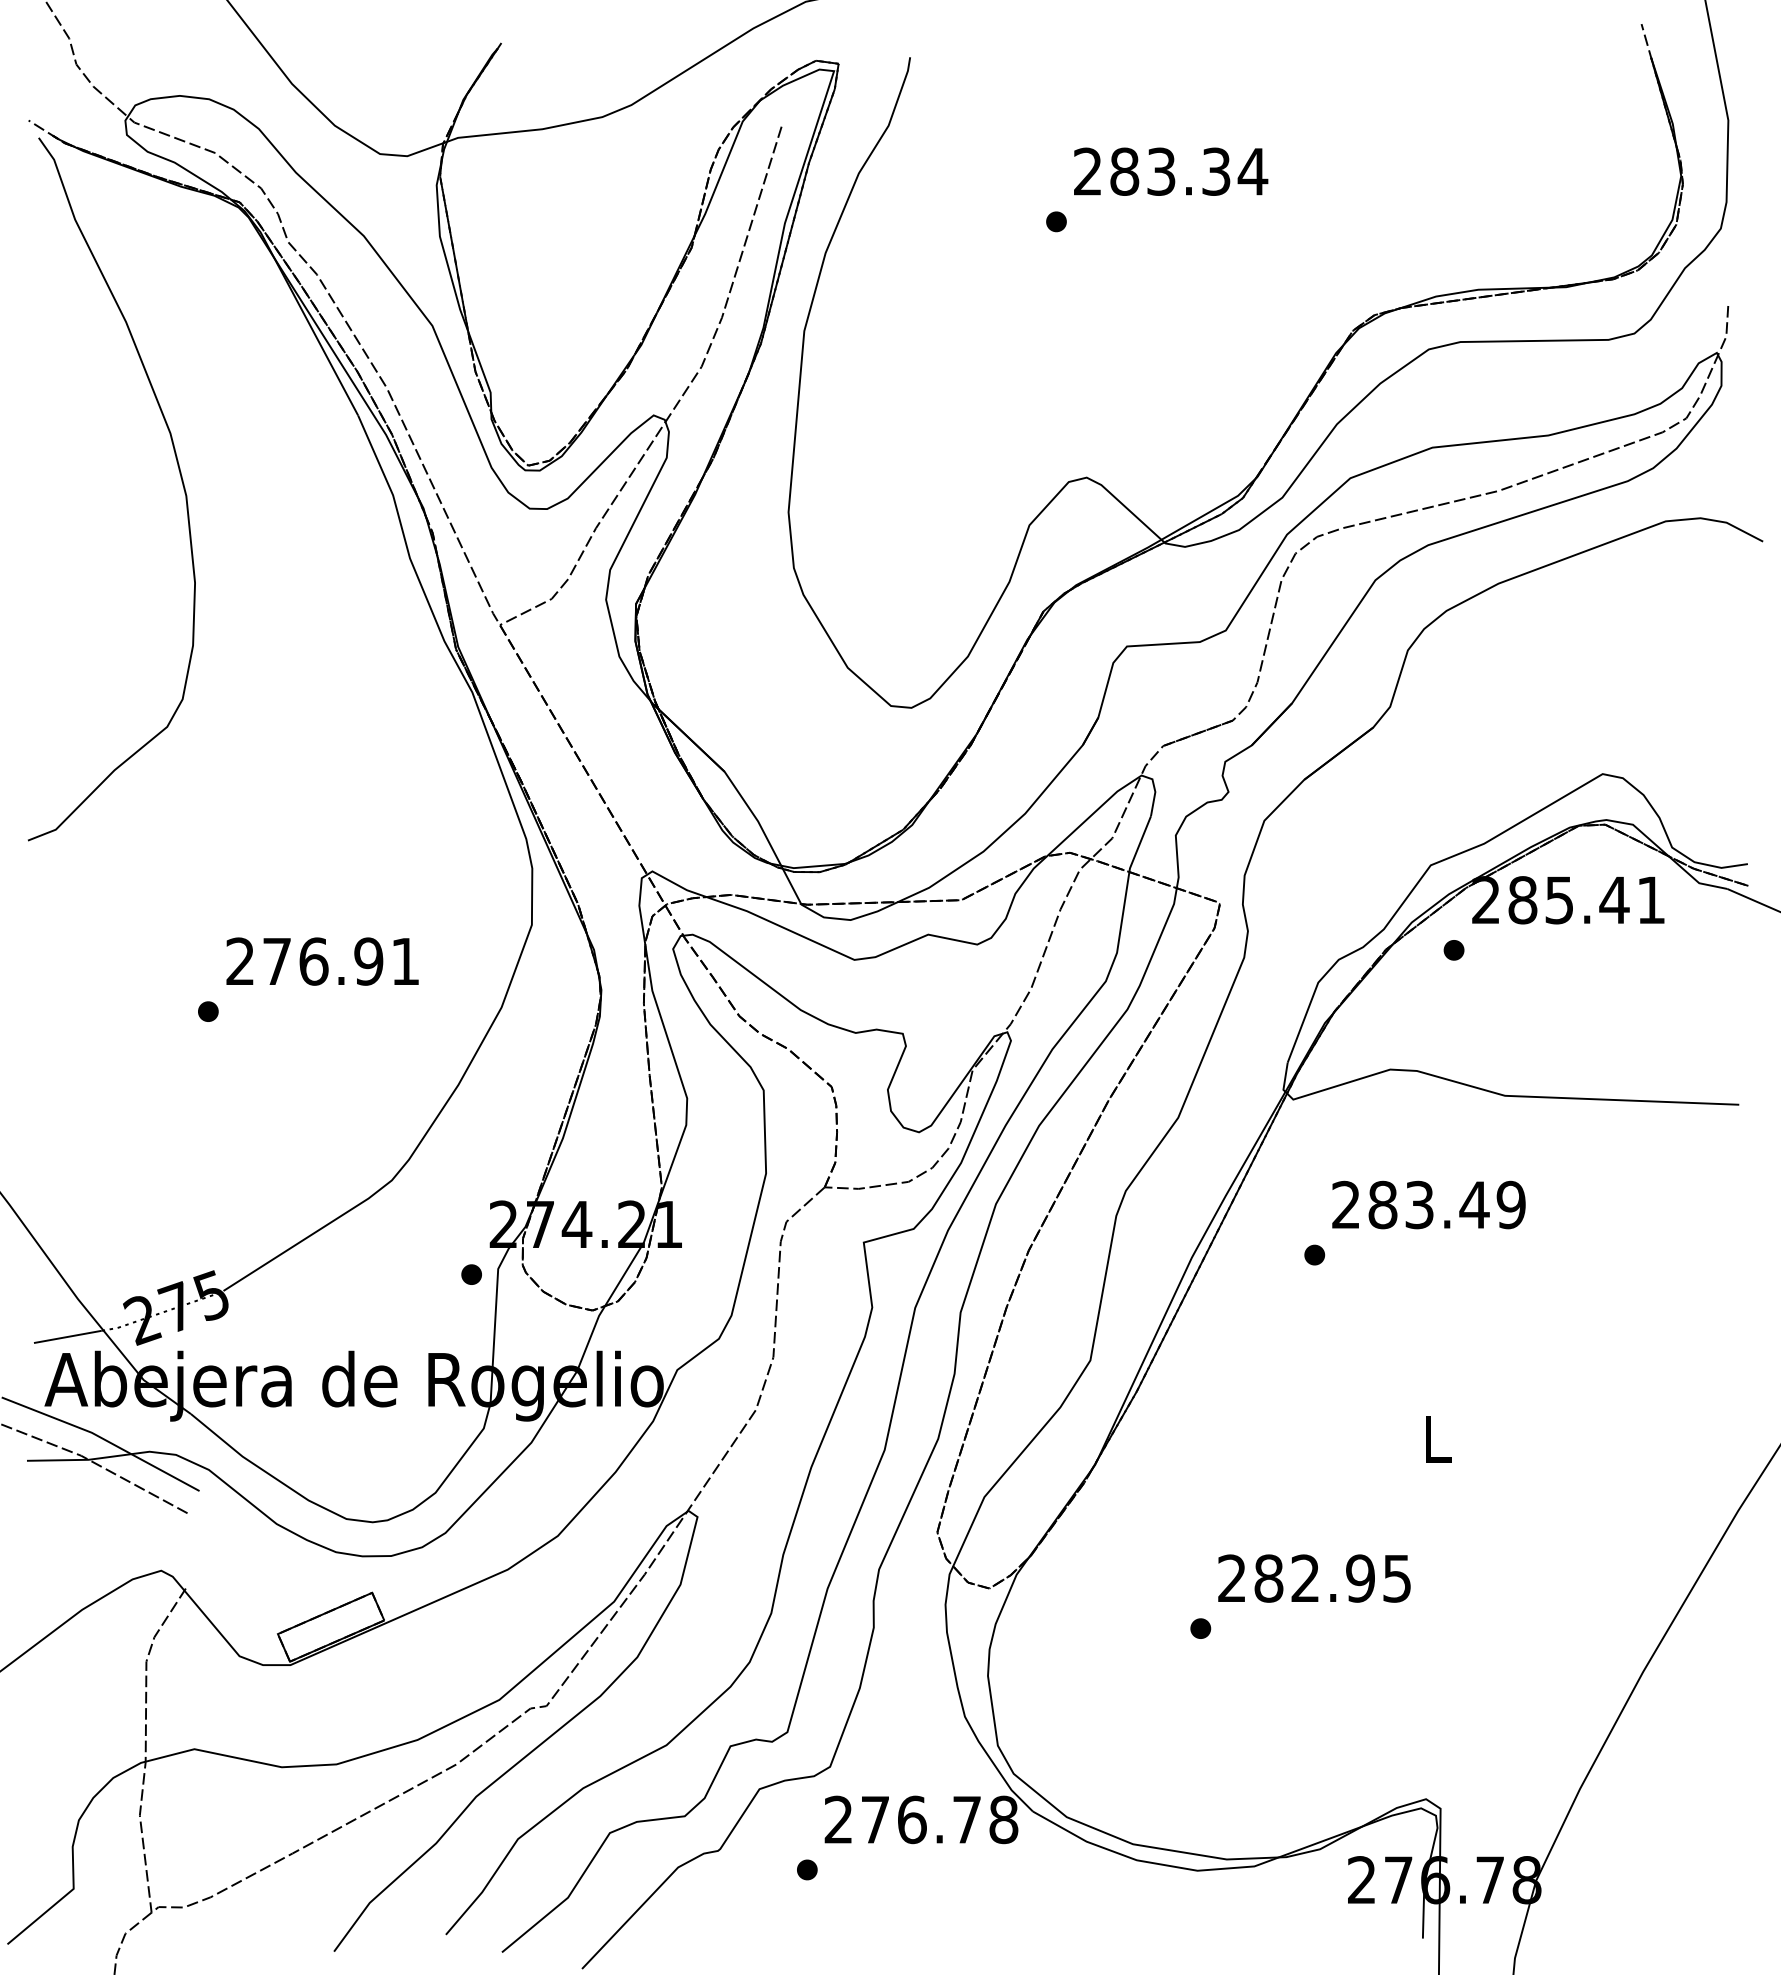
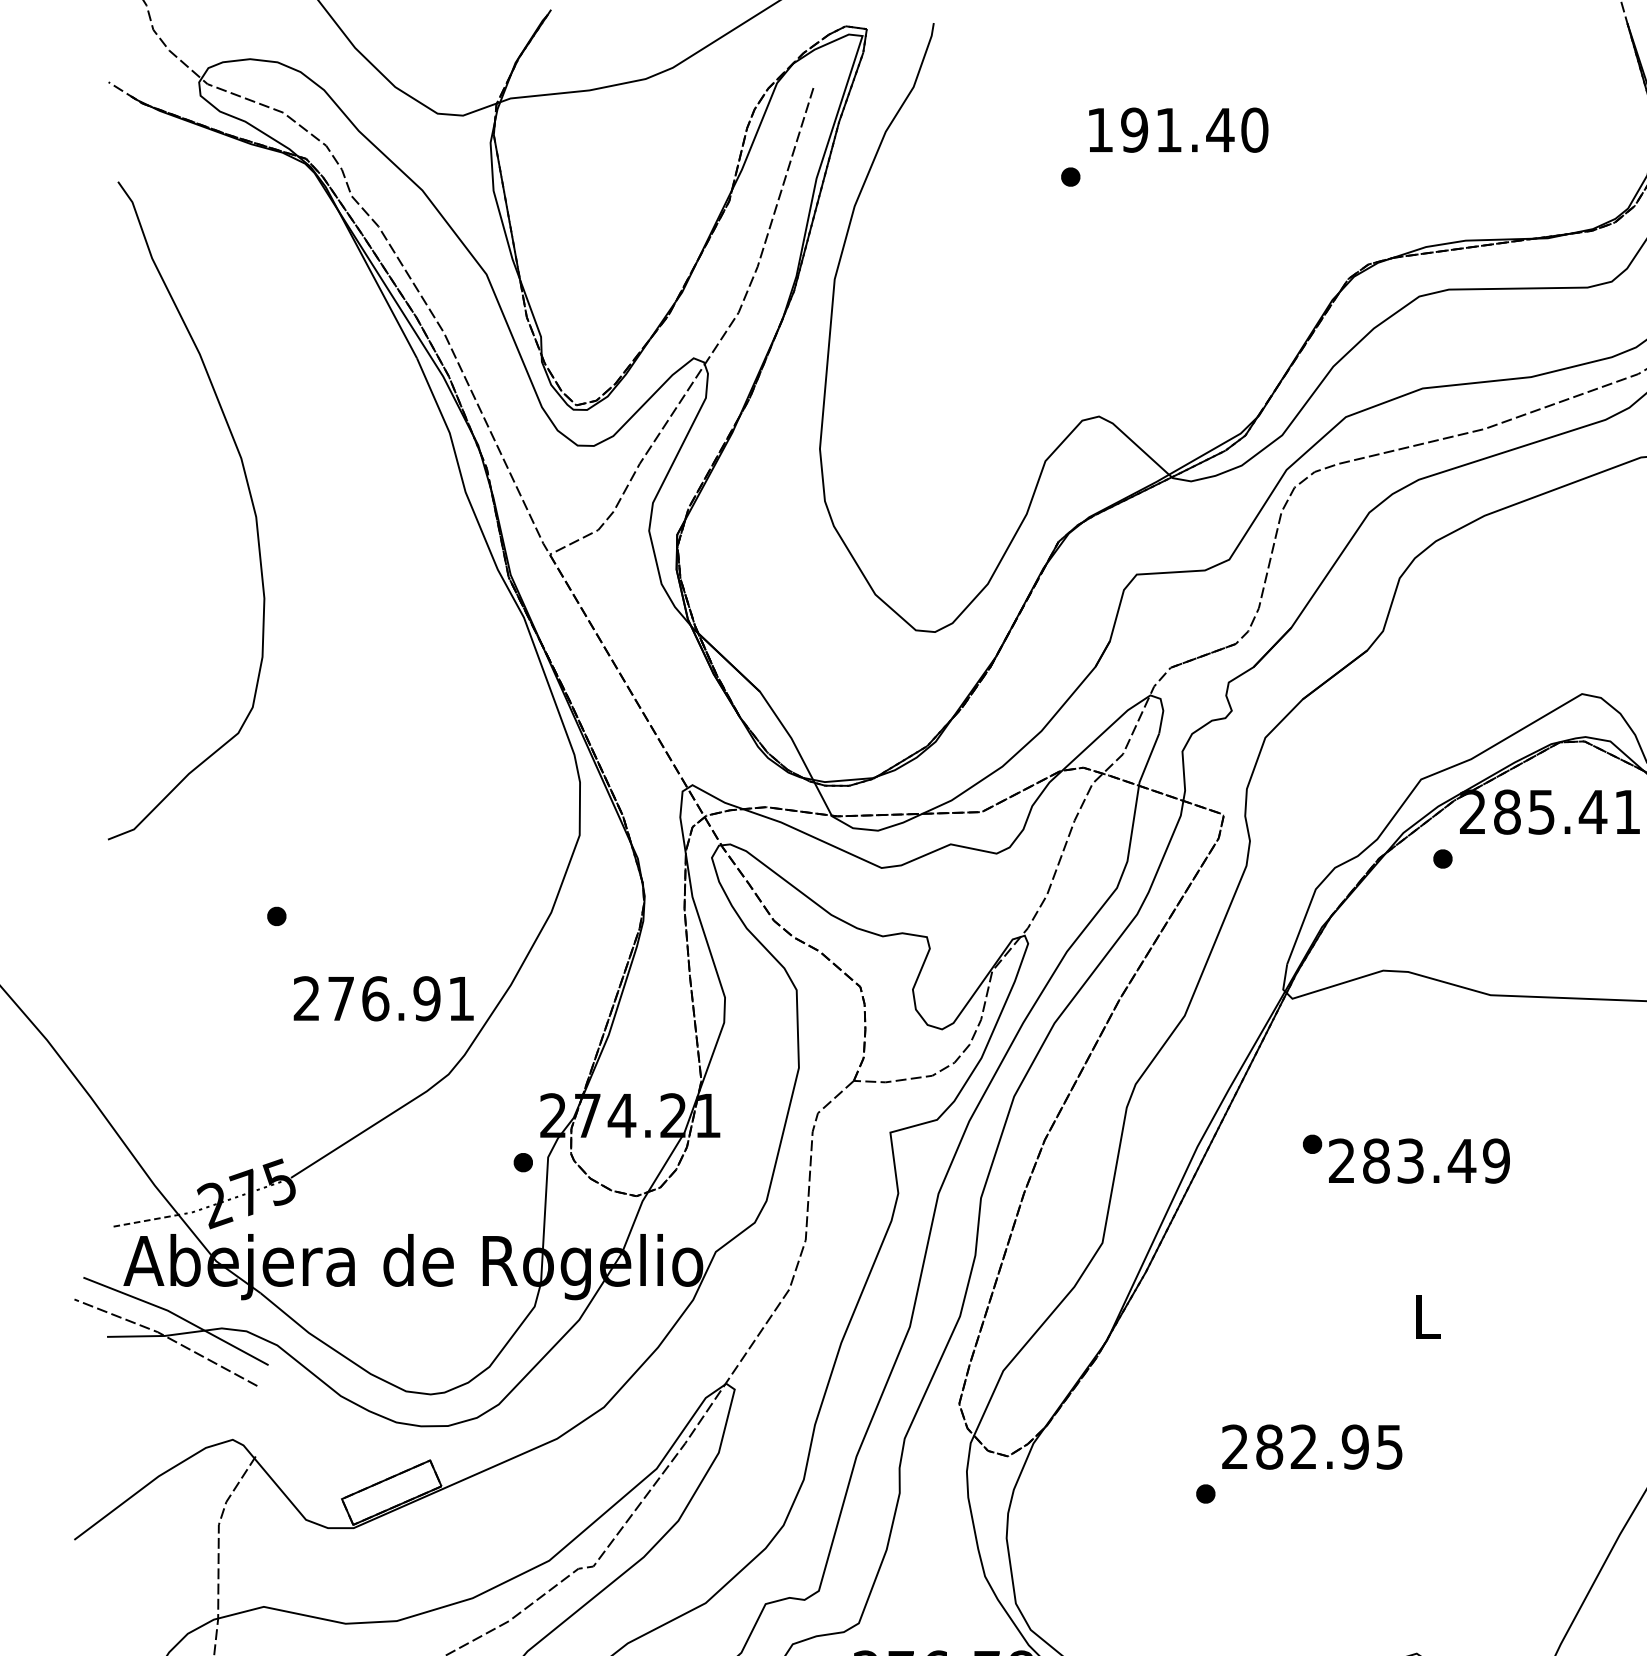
text: (1171, 171) -> (1178, 129), 283.34 -> 191.40
curve: (178, 470) -> (248, 493), moved
text: (322, 961) -> (383, 998), moved
text: (1428, 1204) -> (1419, 1160), moved
line: (68, 1336) -> (145, 1220), solid -> dashed

